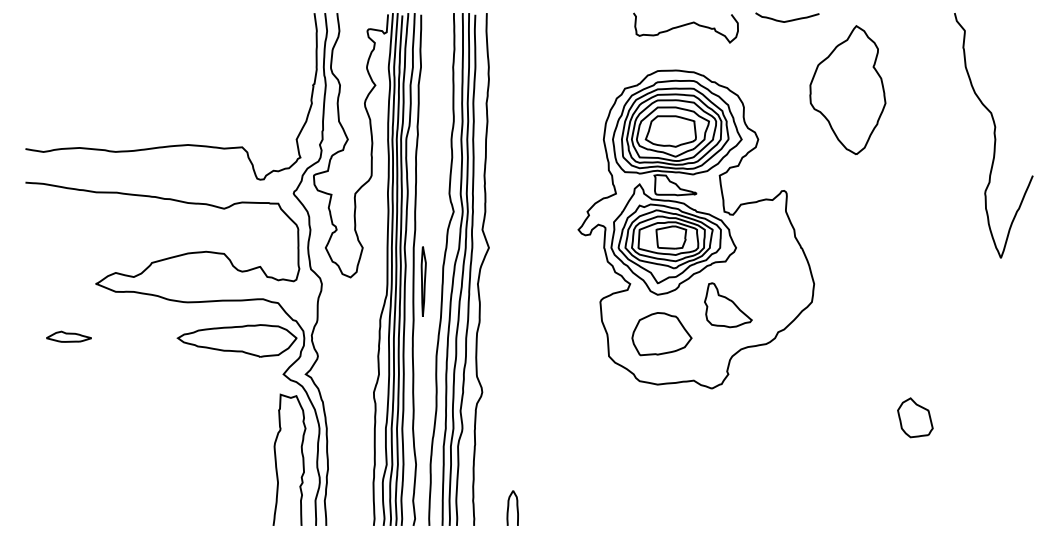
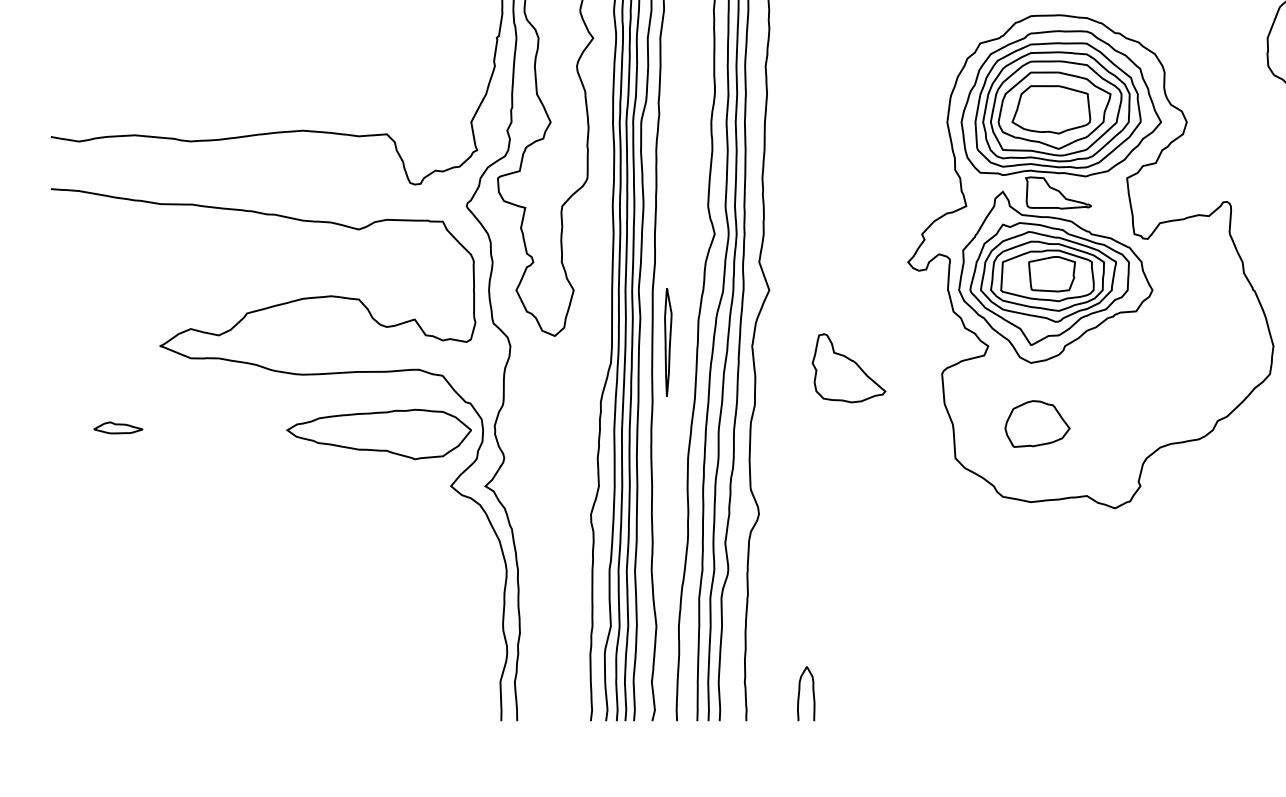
part: (728, 305) -> (849, 368), moved
part: (661, 334) -> (1036, 424), size x0.7
part: (68, 336) -> (117, 427), size x0.7
curve: (301, 455) -> (478, 612), removed

